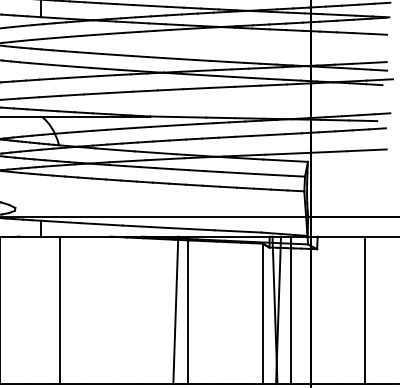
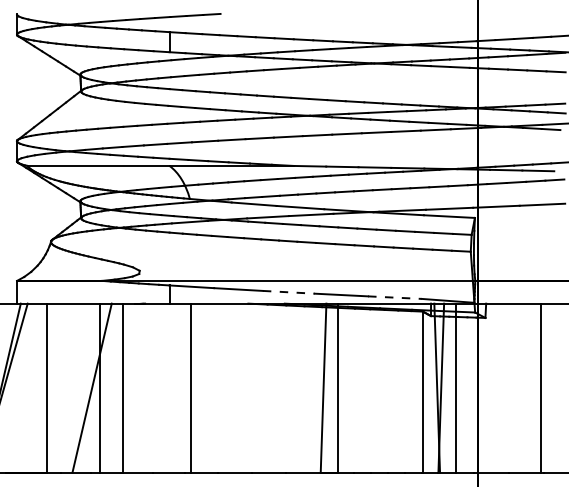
line: (145, 226) -> (288, 292), solid -> dashed
line: (237, 231) -> (394, 297), solid -> dashed

